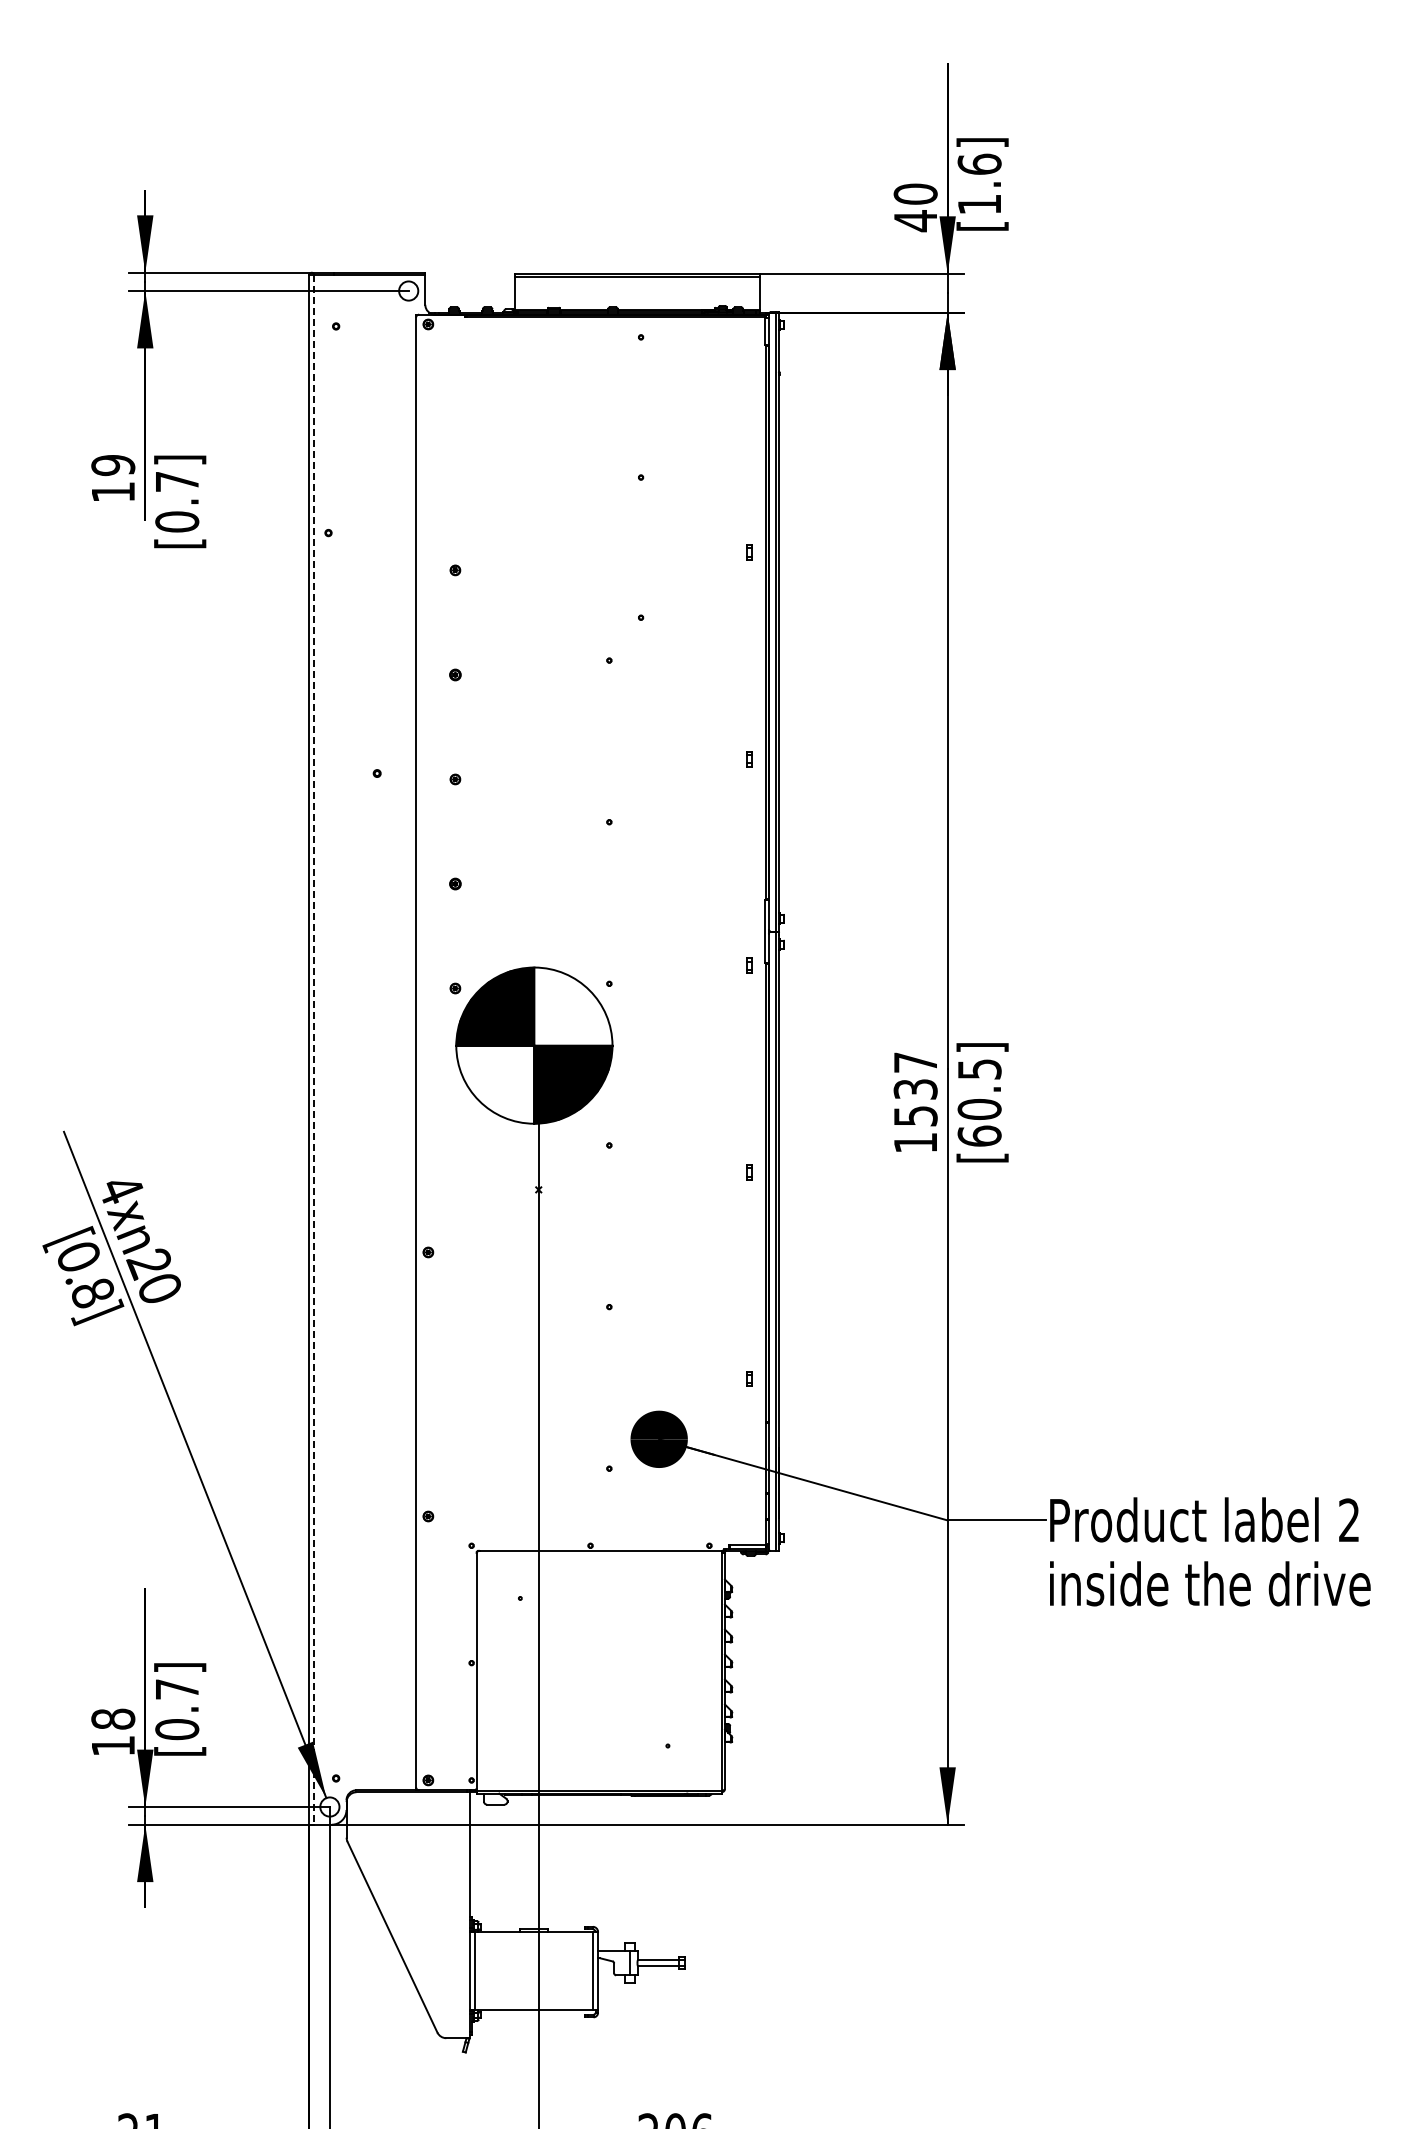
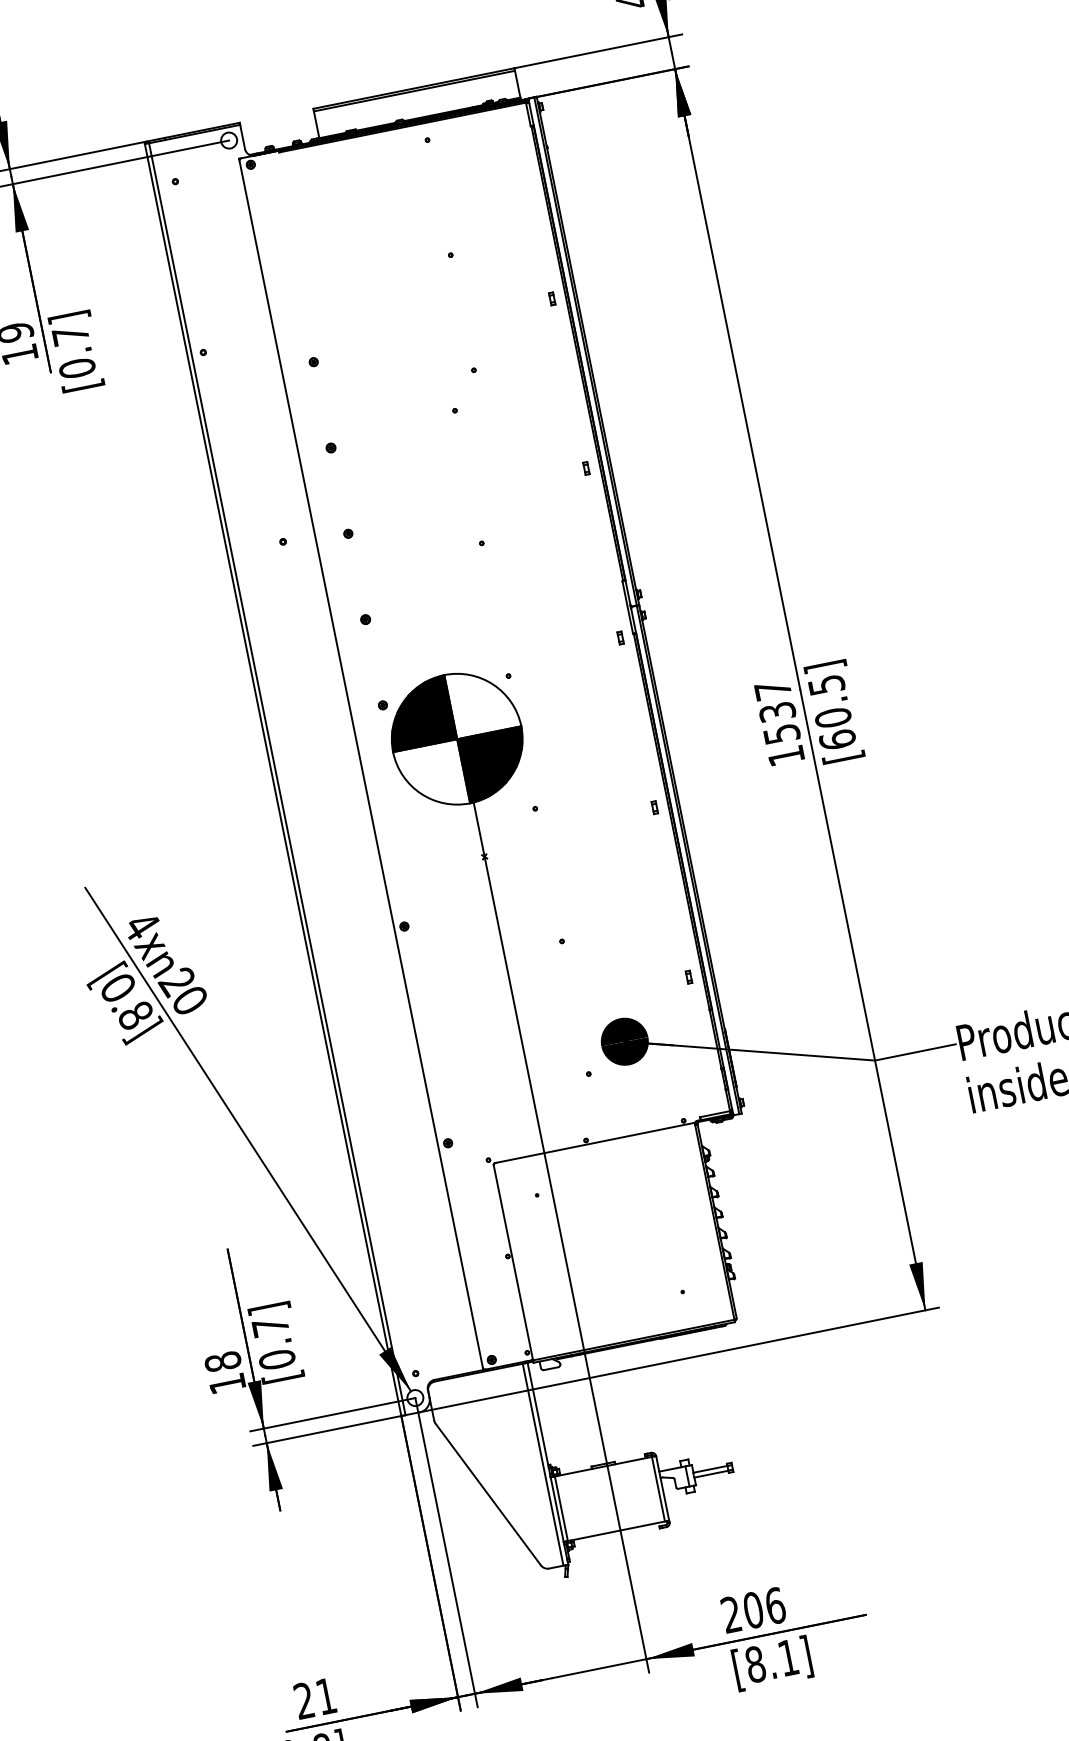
line: (314, 1050) -> (277, 779), dashed -> solid
line: (463, 1915) -> (543, 1465), added

